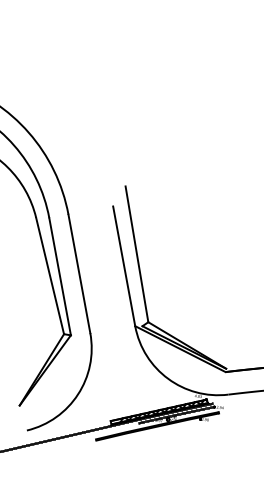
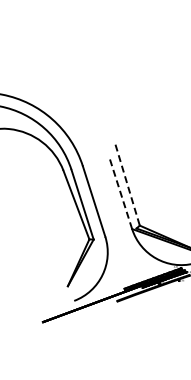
line: (136, 254) -> (127, 185), solid -> dashed
line: (123, 264) -> (120, 192), solid -> dashed

